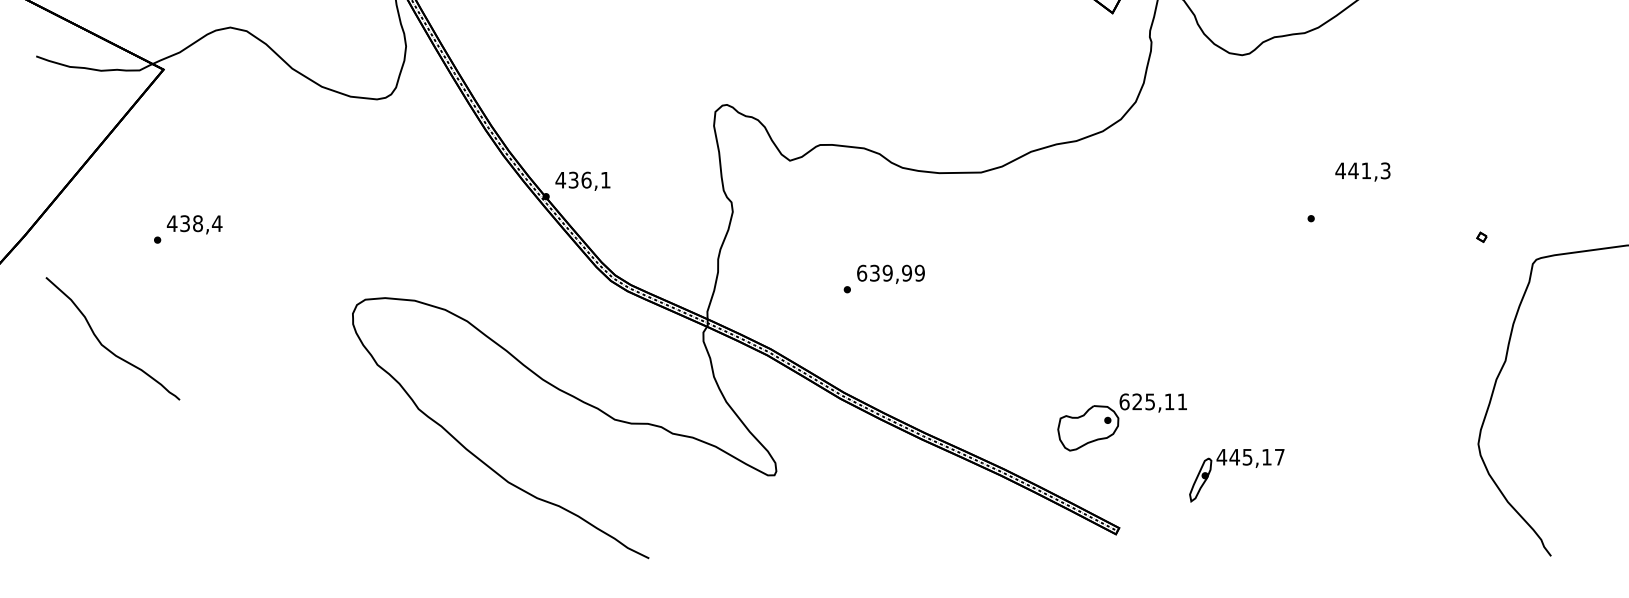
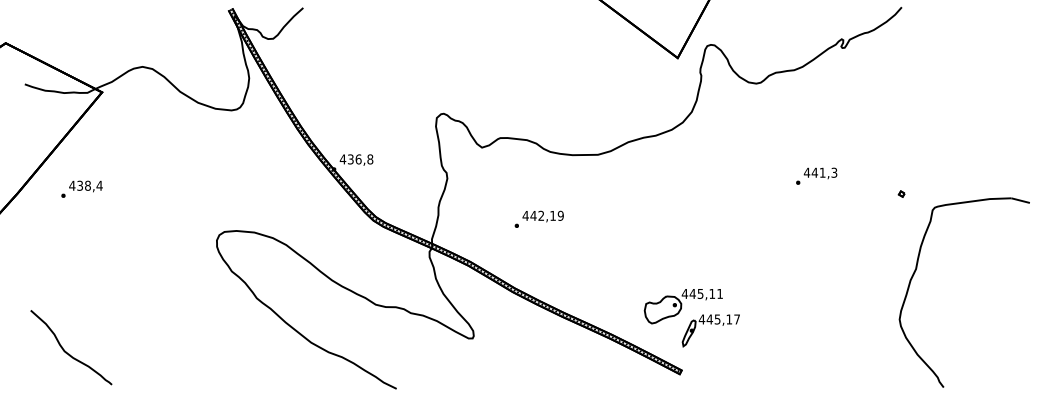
text: (1362, 172) -> (820, 173), moved
text: (606, 180) -> (370, 159), 436,1 -> 436,8
text: (187, 228) -> (81, 188), moved
text: (884, 272) -> (539, 215), 639,99 -> 442,19
curve: (109, 348) -> (69, 353), moved
text: (1130, 401) -> (688, 293), 625,11 -> 445,11
part: (1235, 475) -> (710, 330), moved

